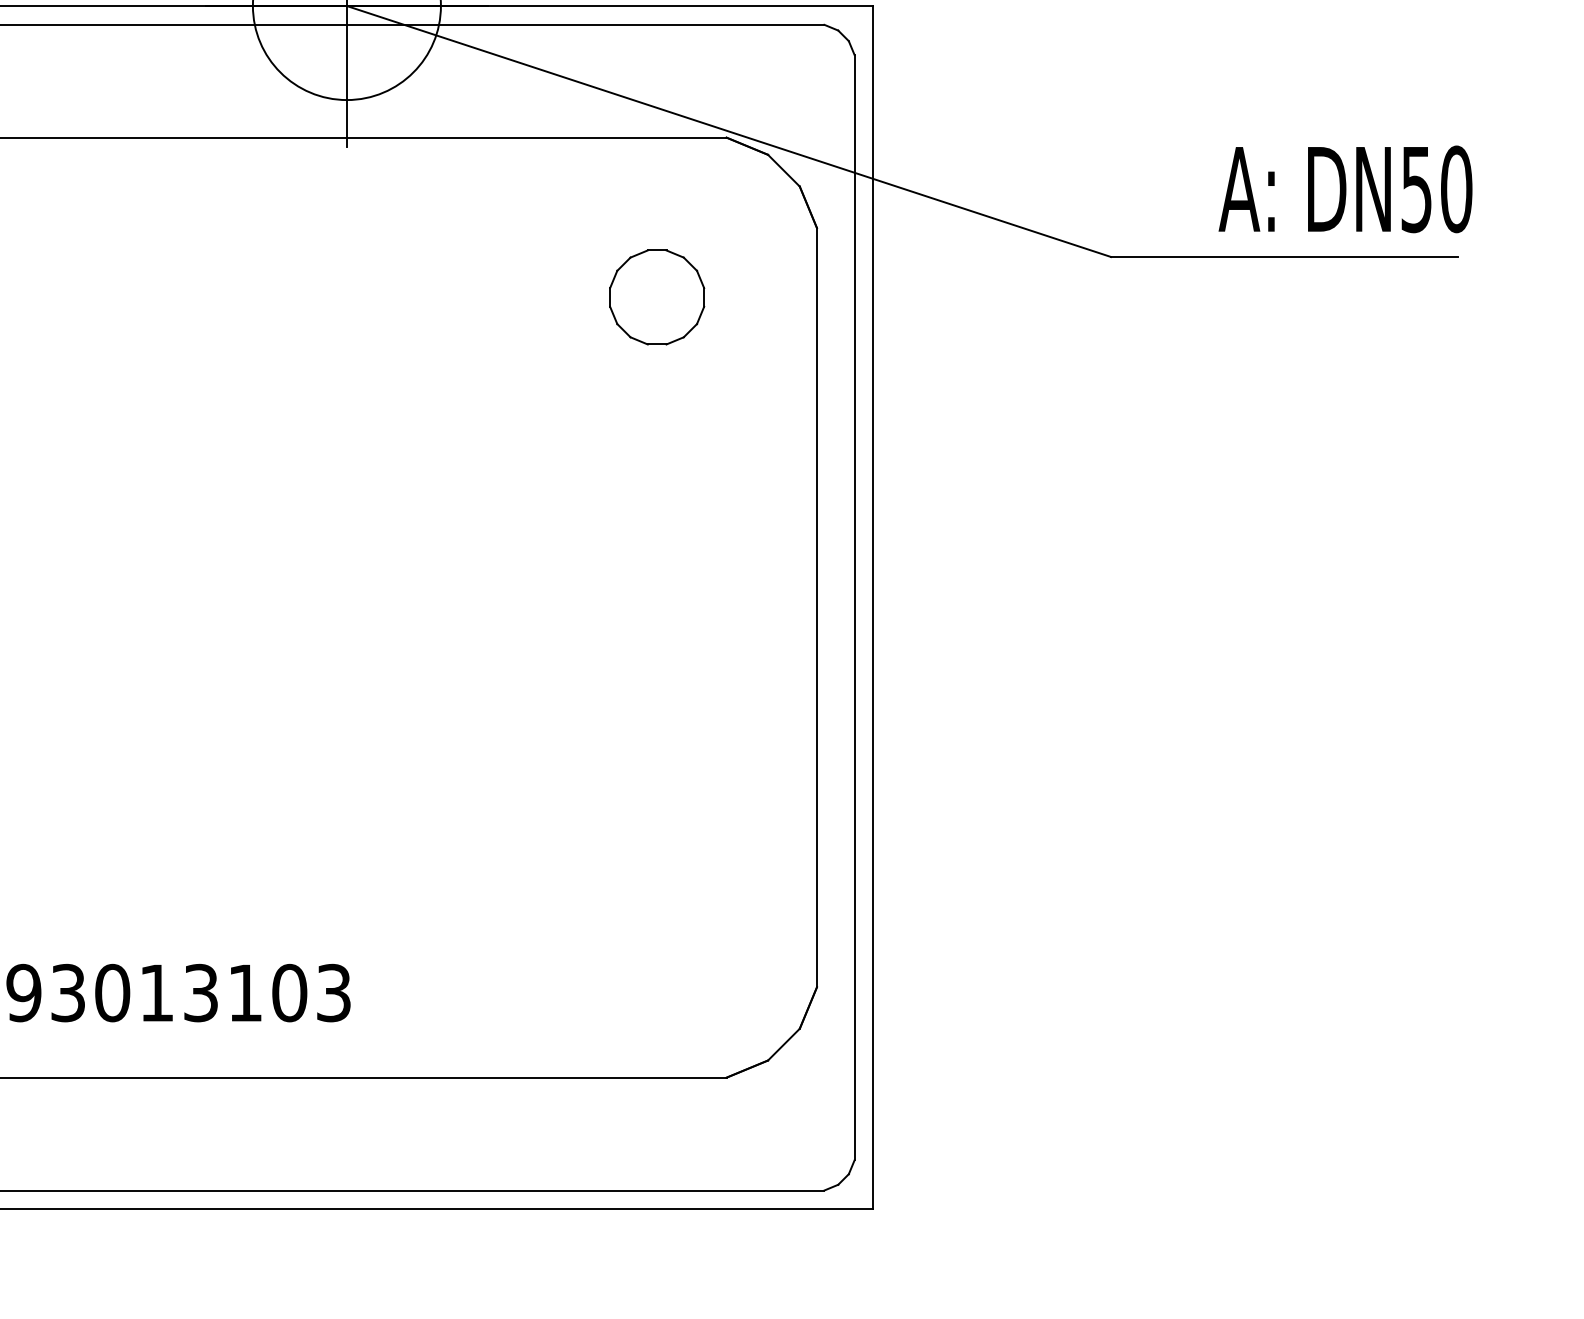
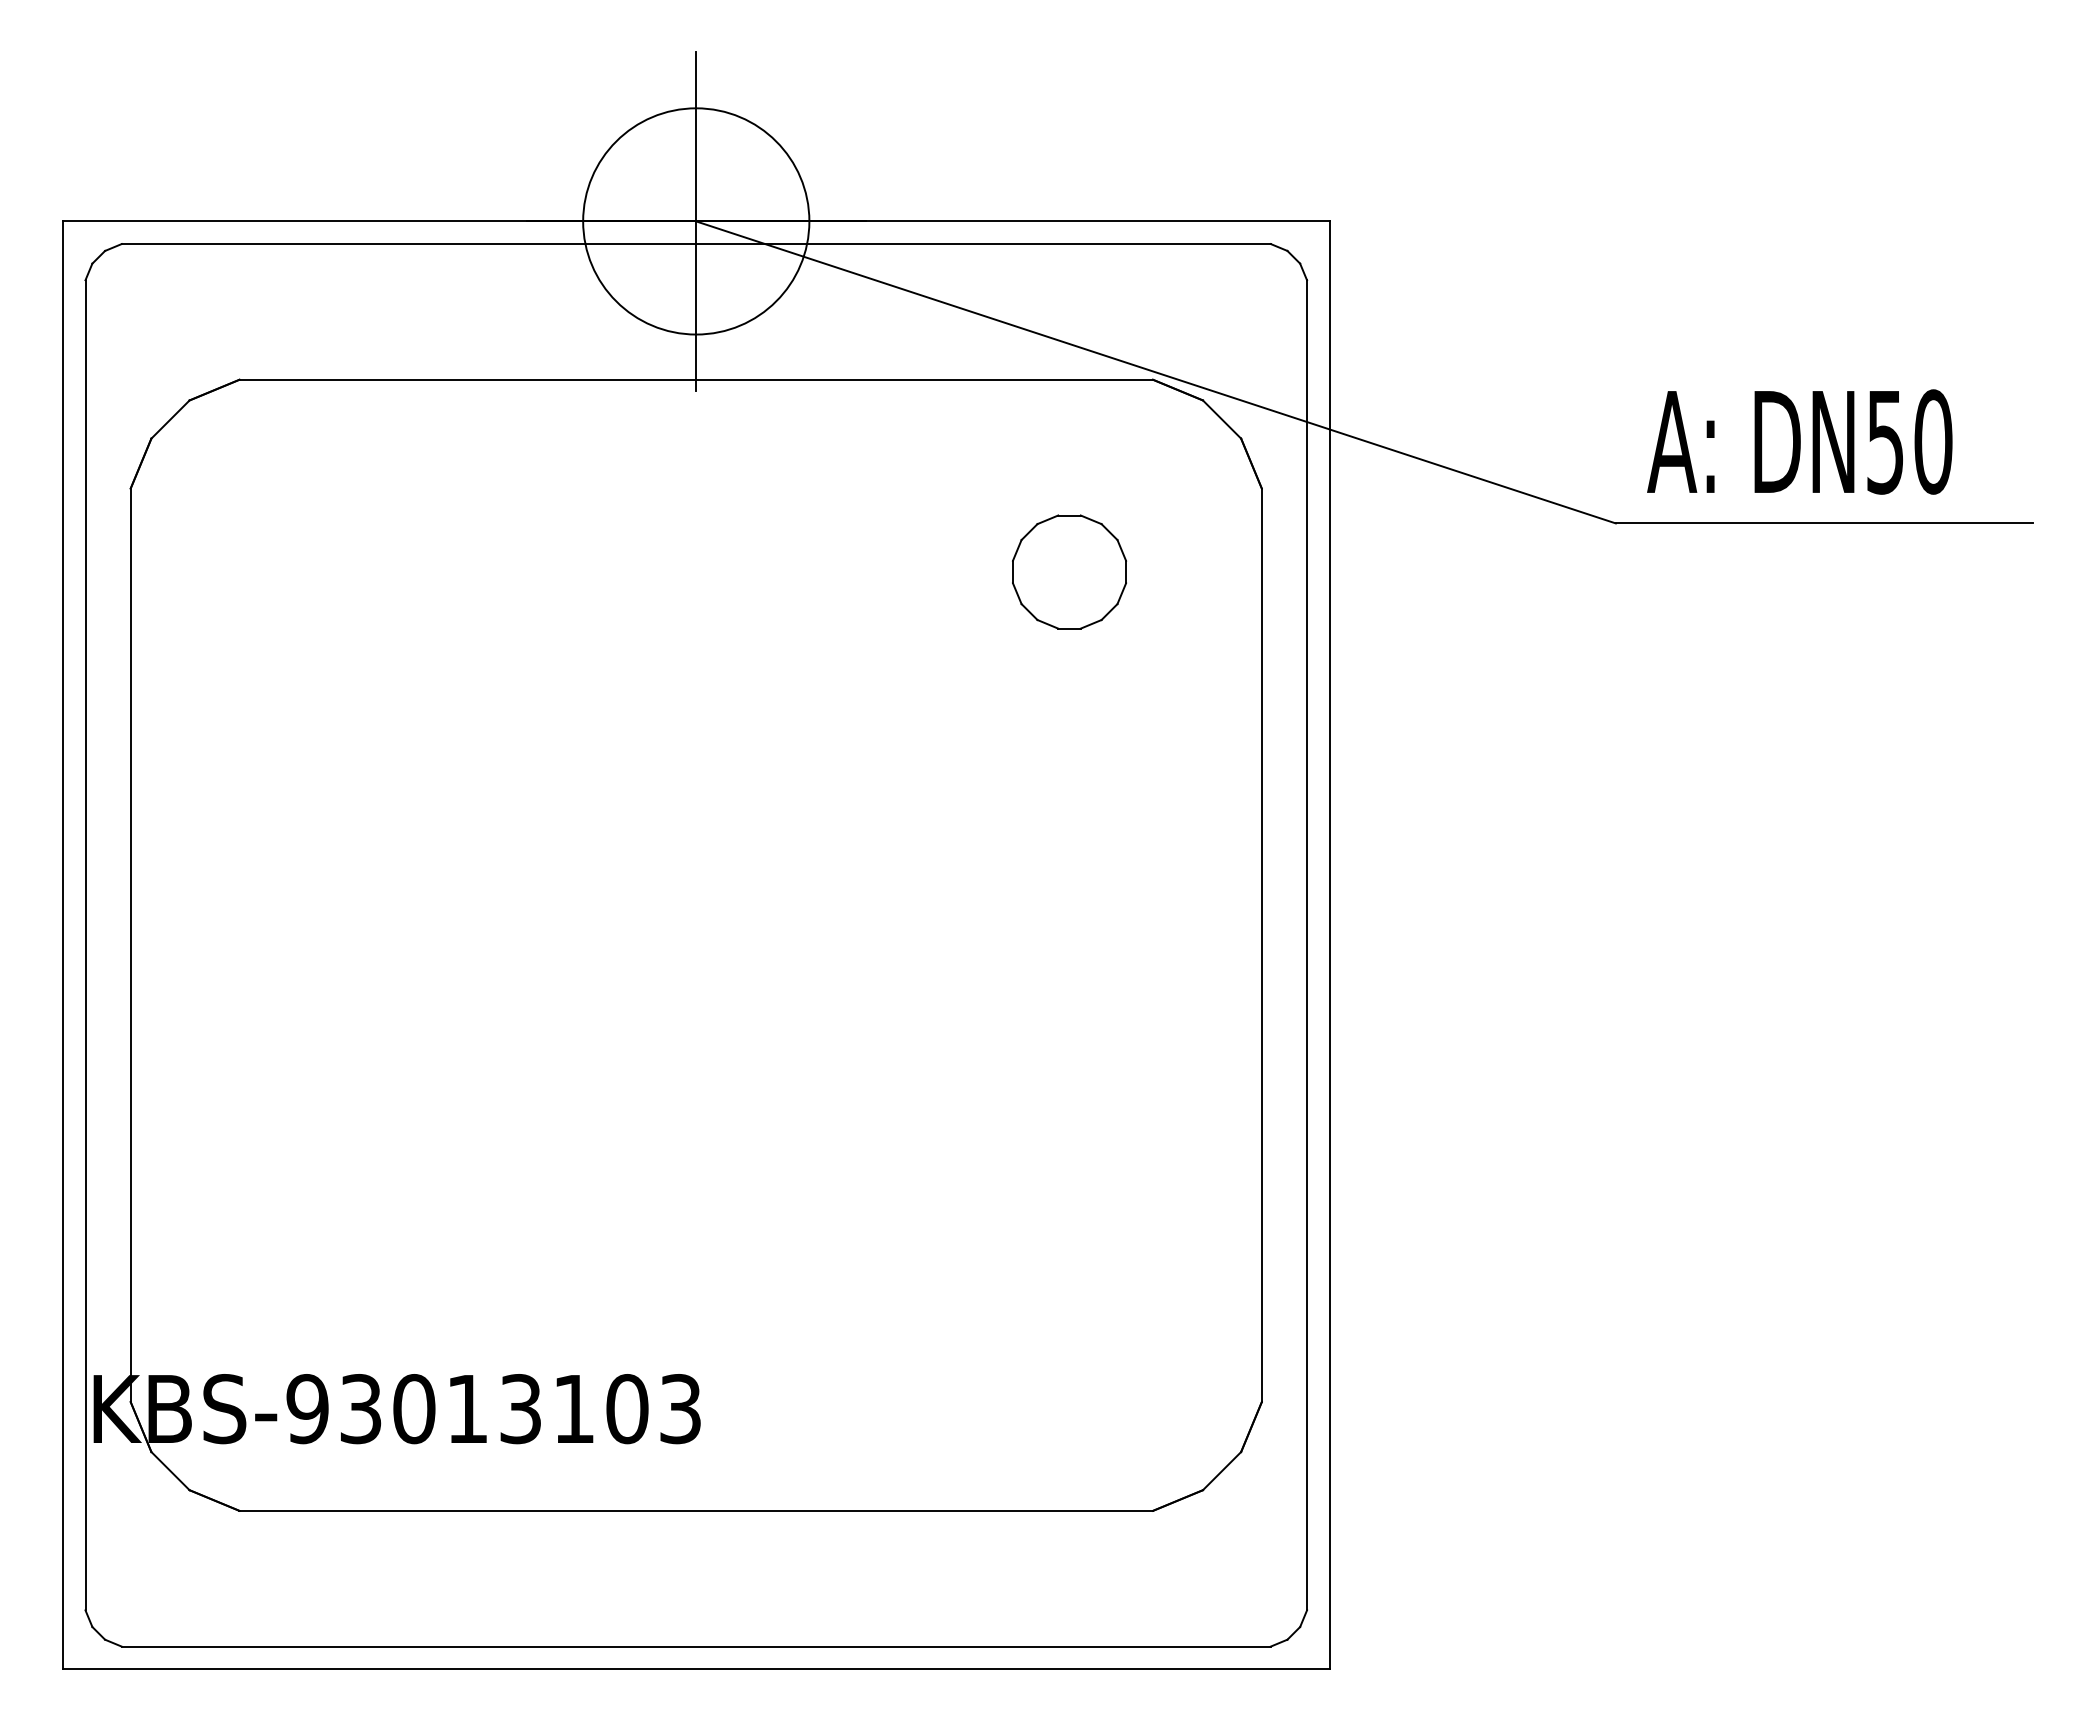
text: (1345, 188) -> (1799, 441), moved

